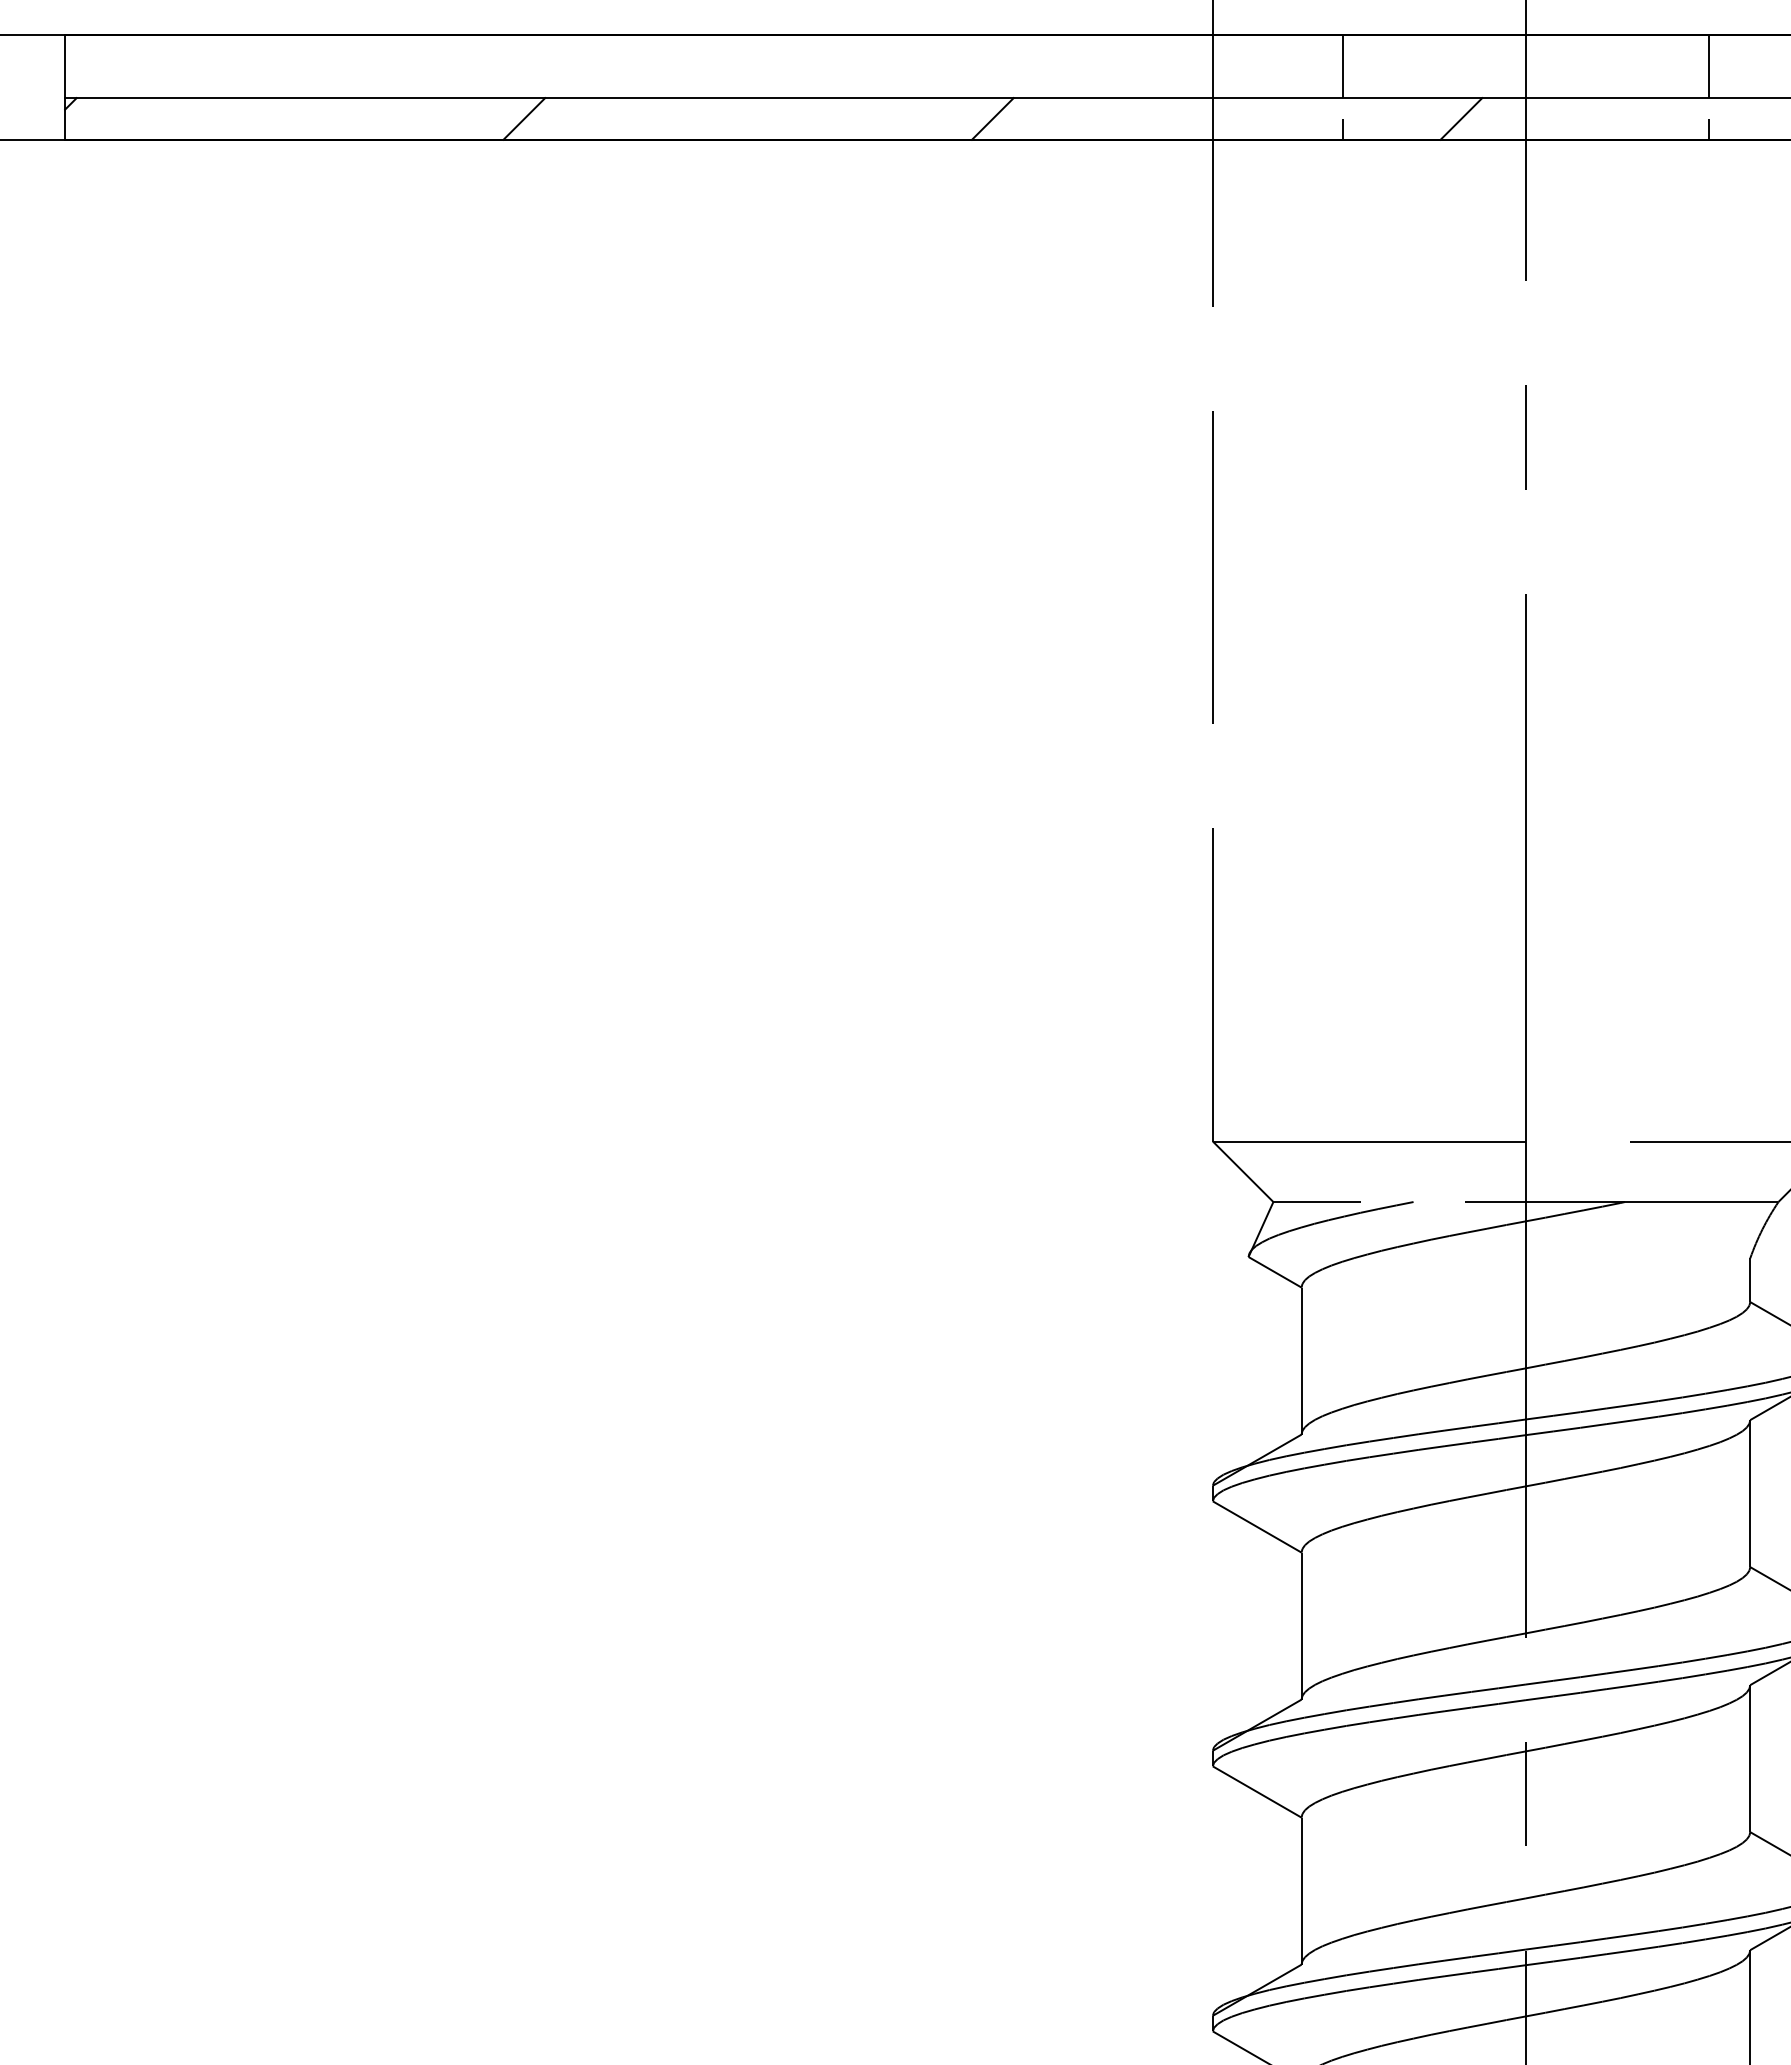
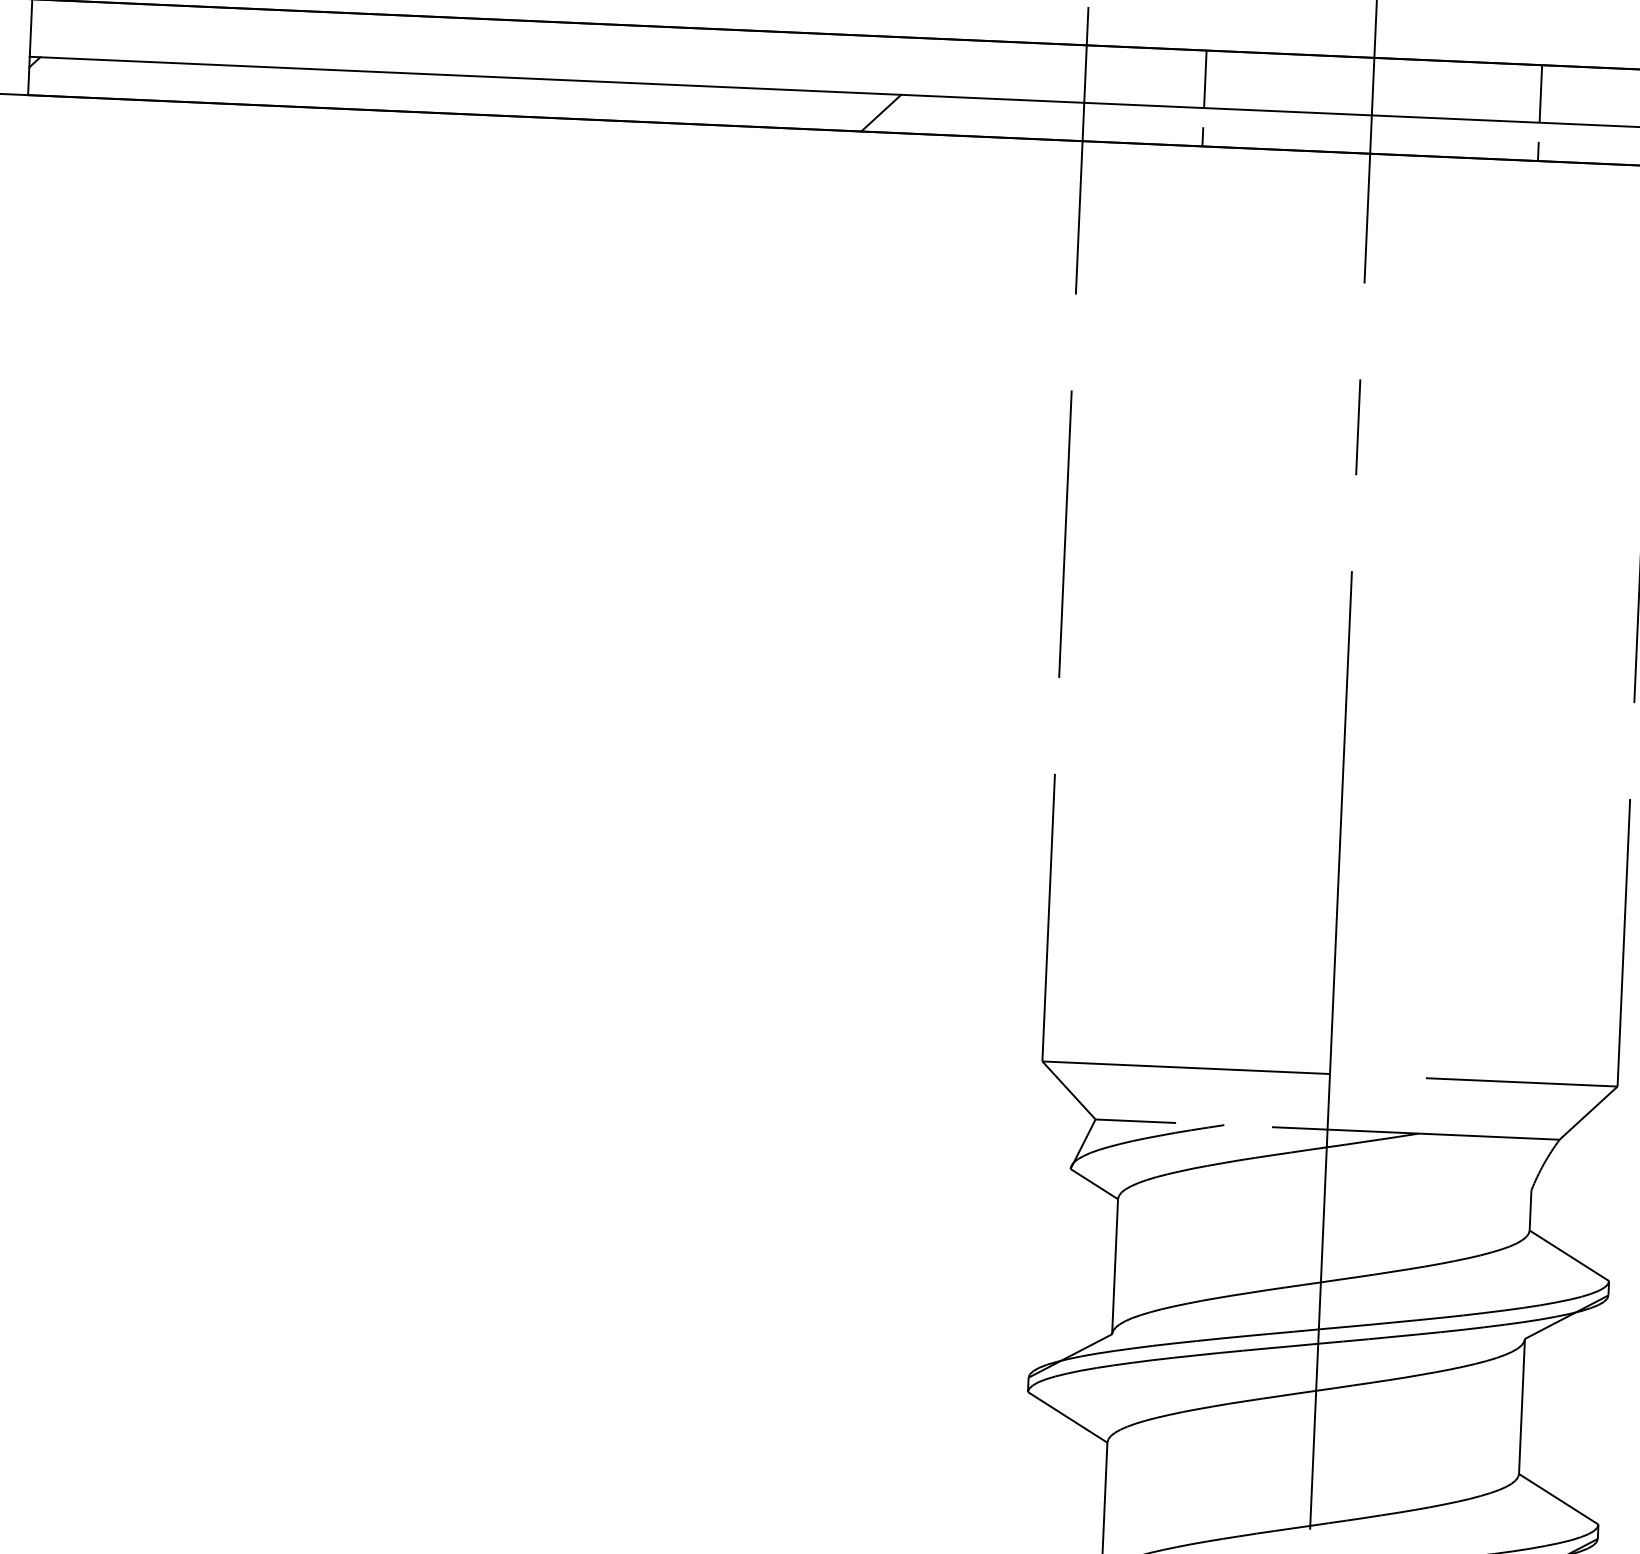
line: (524, 118) -> (451, 93), removed
line: (1461, 118) -> (1311, 131), removed

